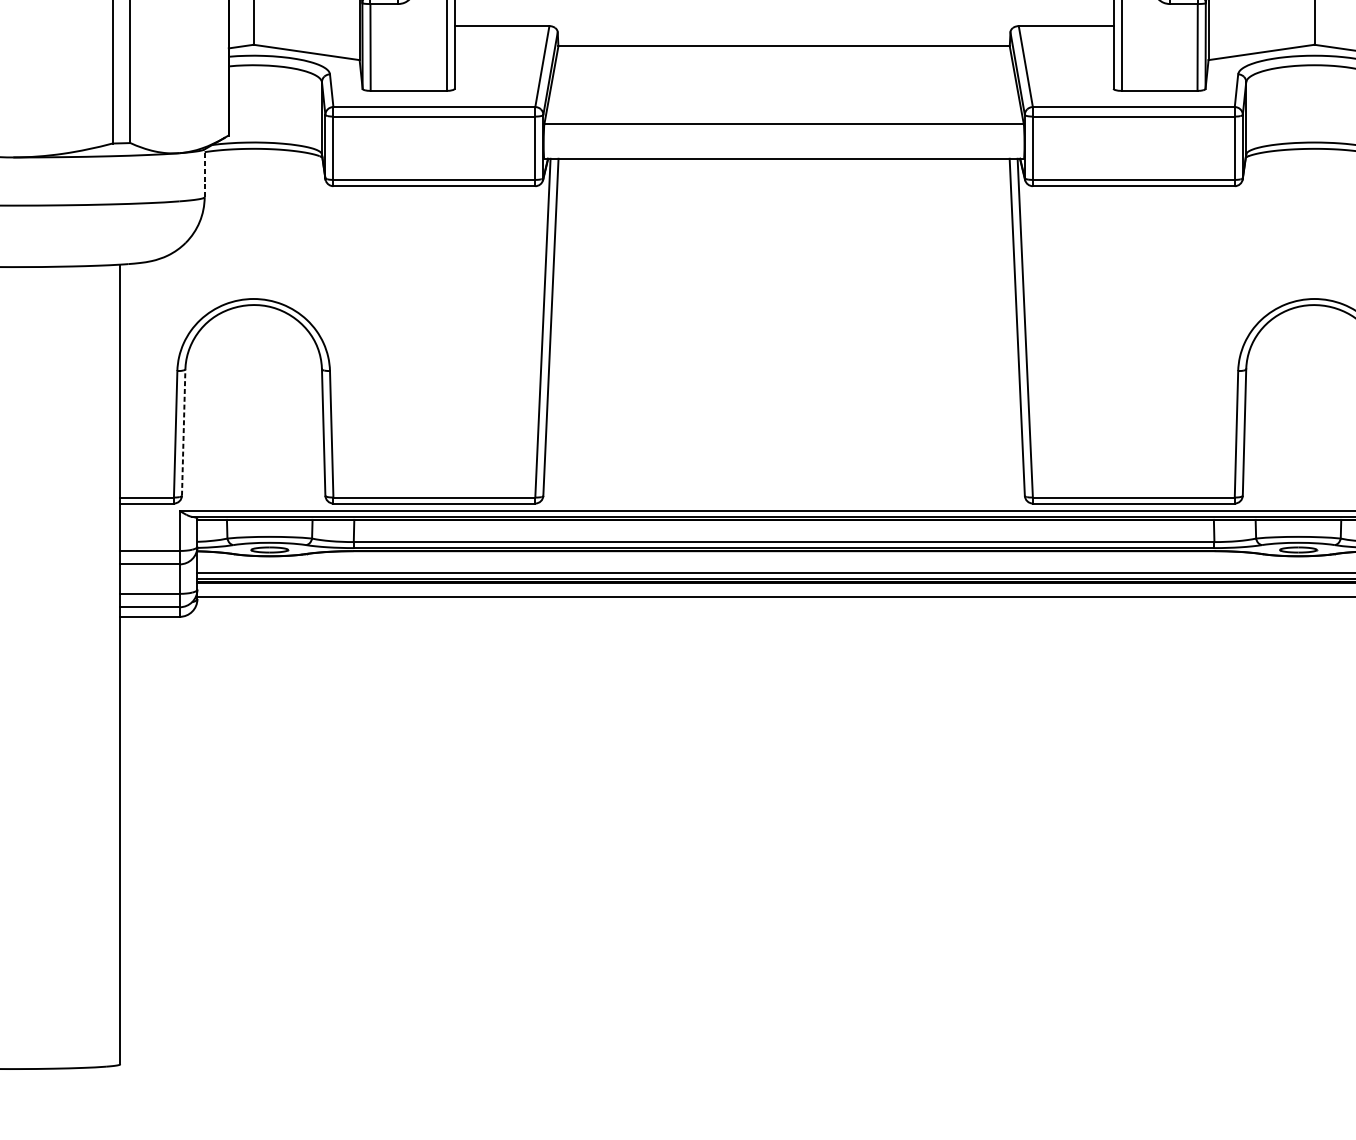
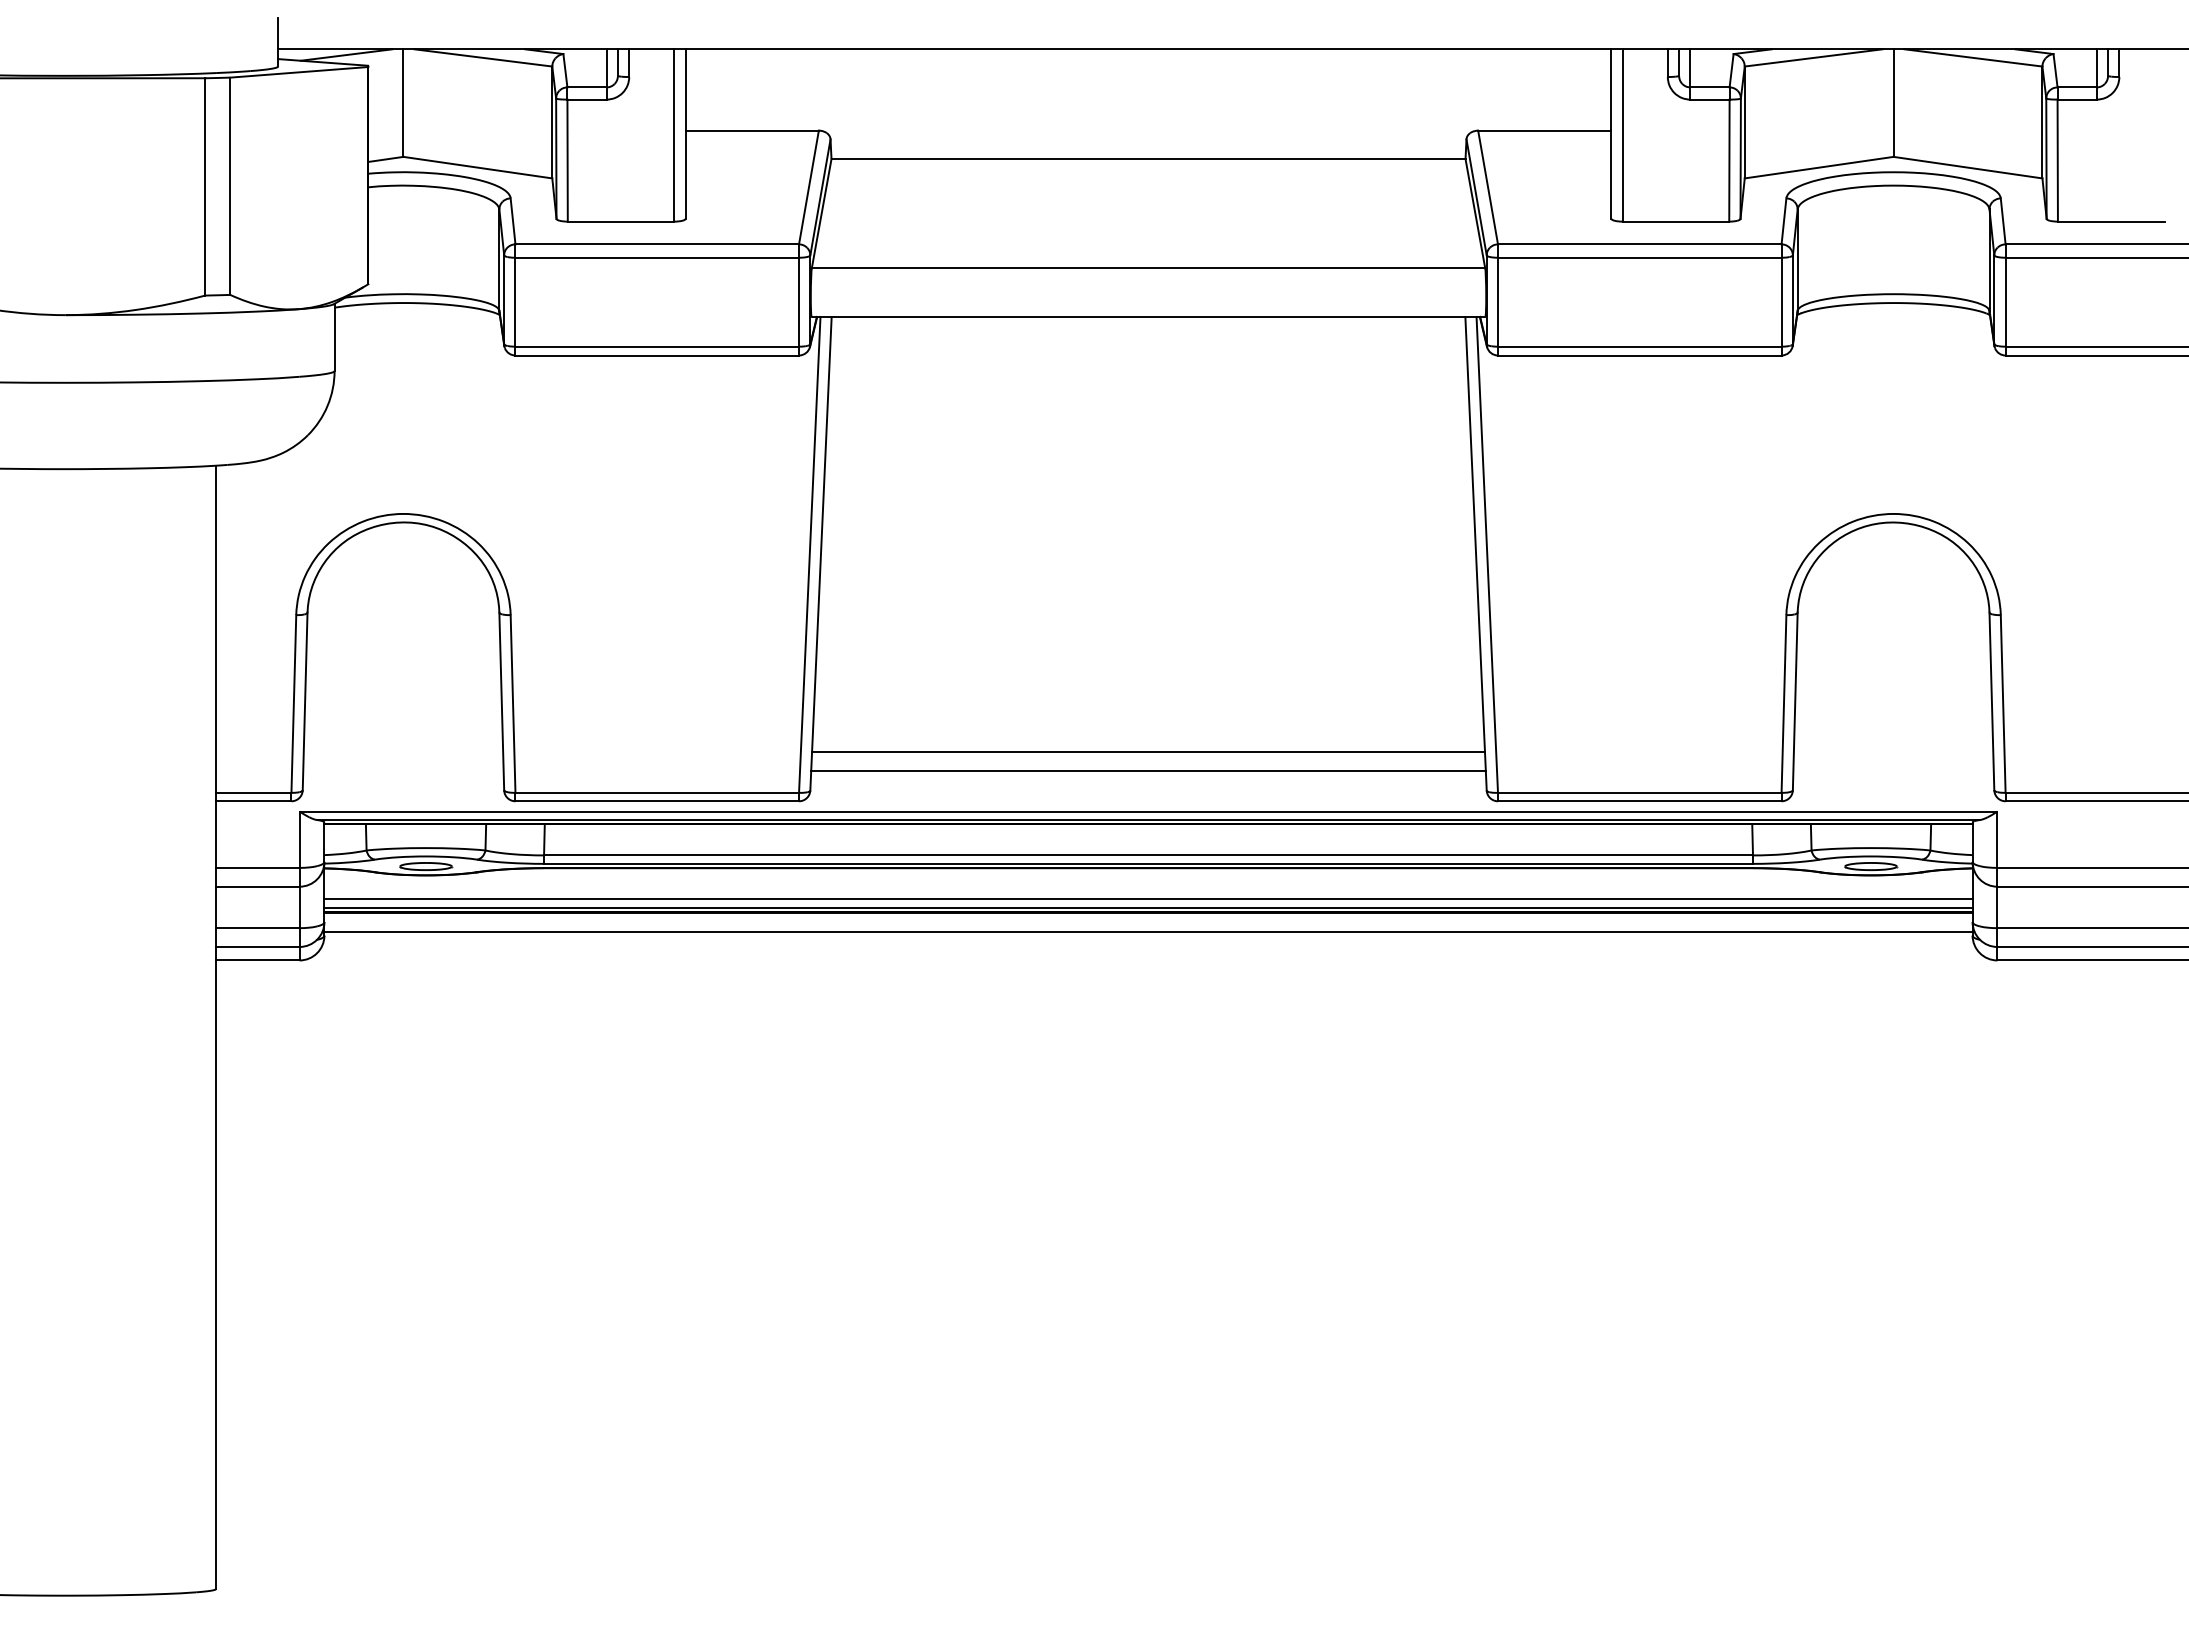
line: (204, 173) -> (334, 337), dashed -> solid
line: (183, 432) -> (305, 701), dashed -> solid
line: (784, 468) -> (1148, 751), added
line: (784, 481) -> (1148, 770), added

